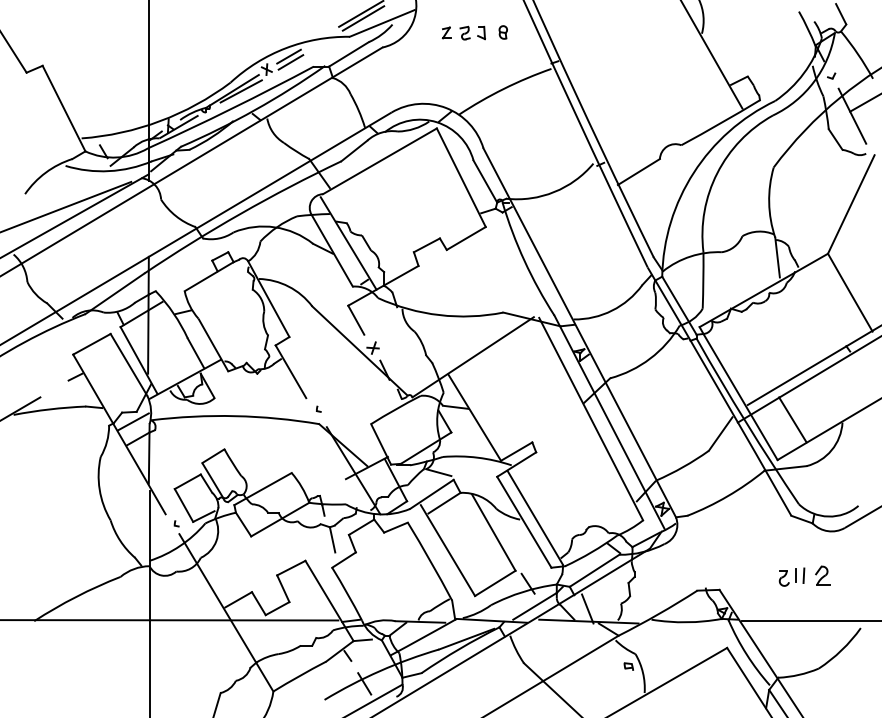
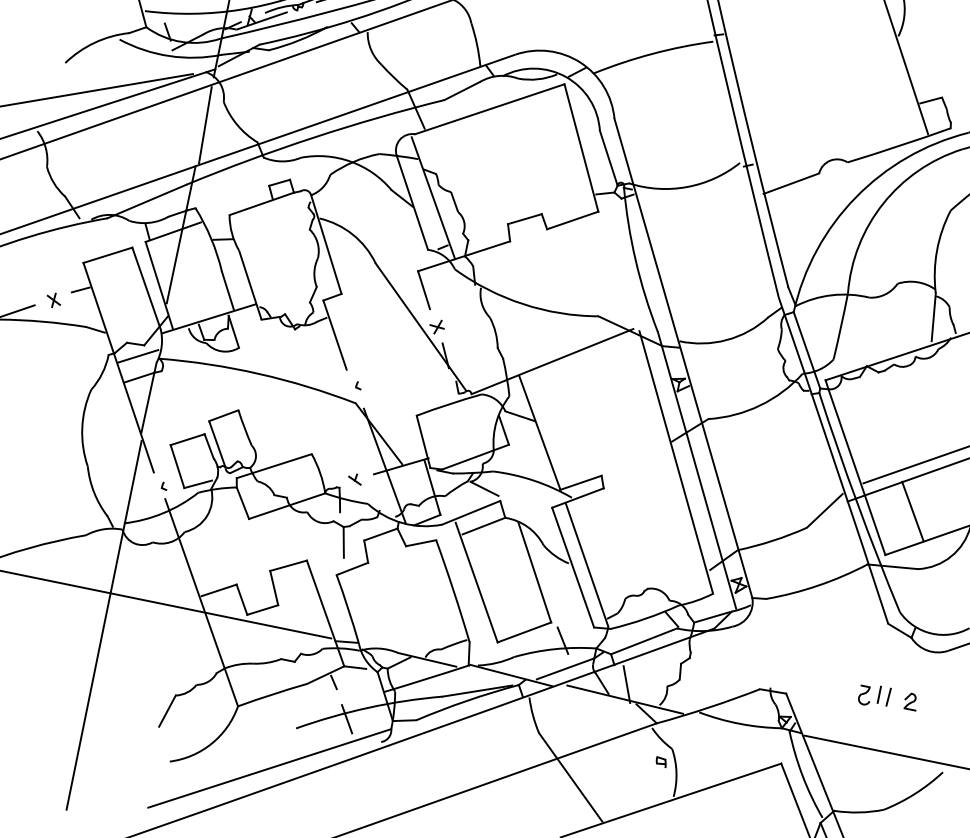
line: (149, 221) -> (204, 124), added
part: (54, 389) -> (53, 299), added
part: (331, 485) -> (355, 478), added
part: (822, 575) -> (910, 701), size x0.71

